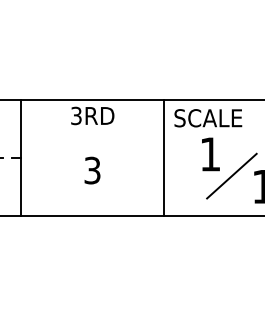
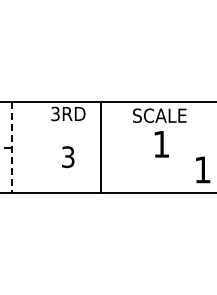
line: (20, 158) -> (11, 147), solid -> dashed
line: (163, 158) -> (100, 147), moved
line: (231, 176) -> (178, 161), removed

